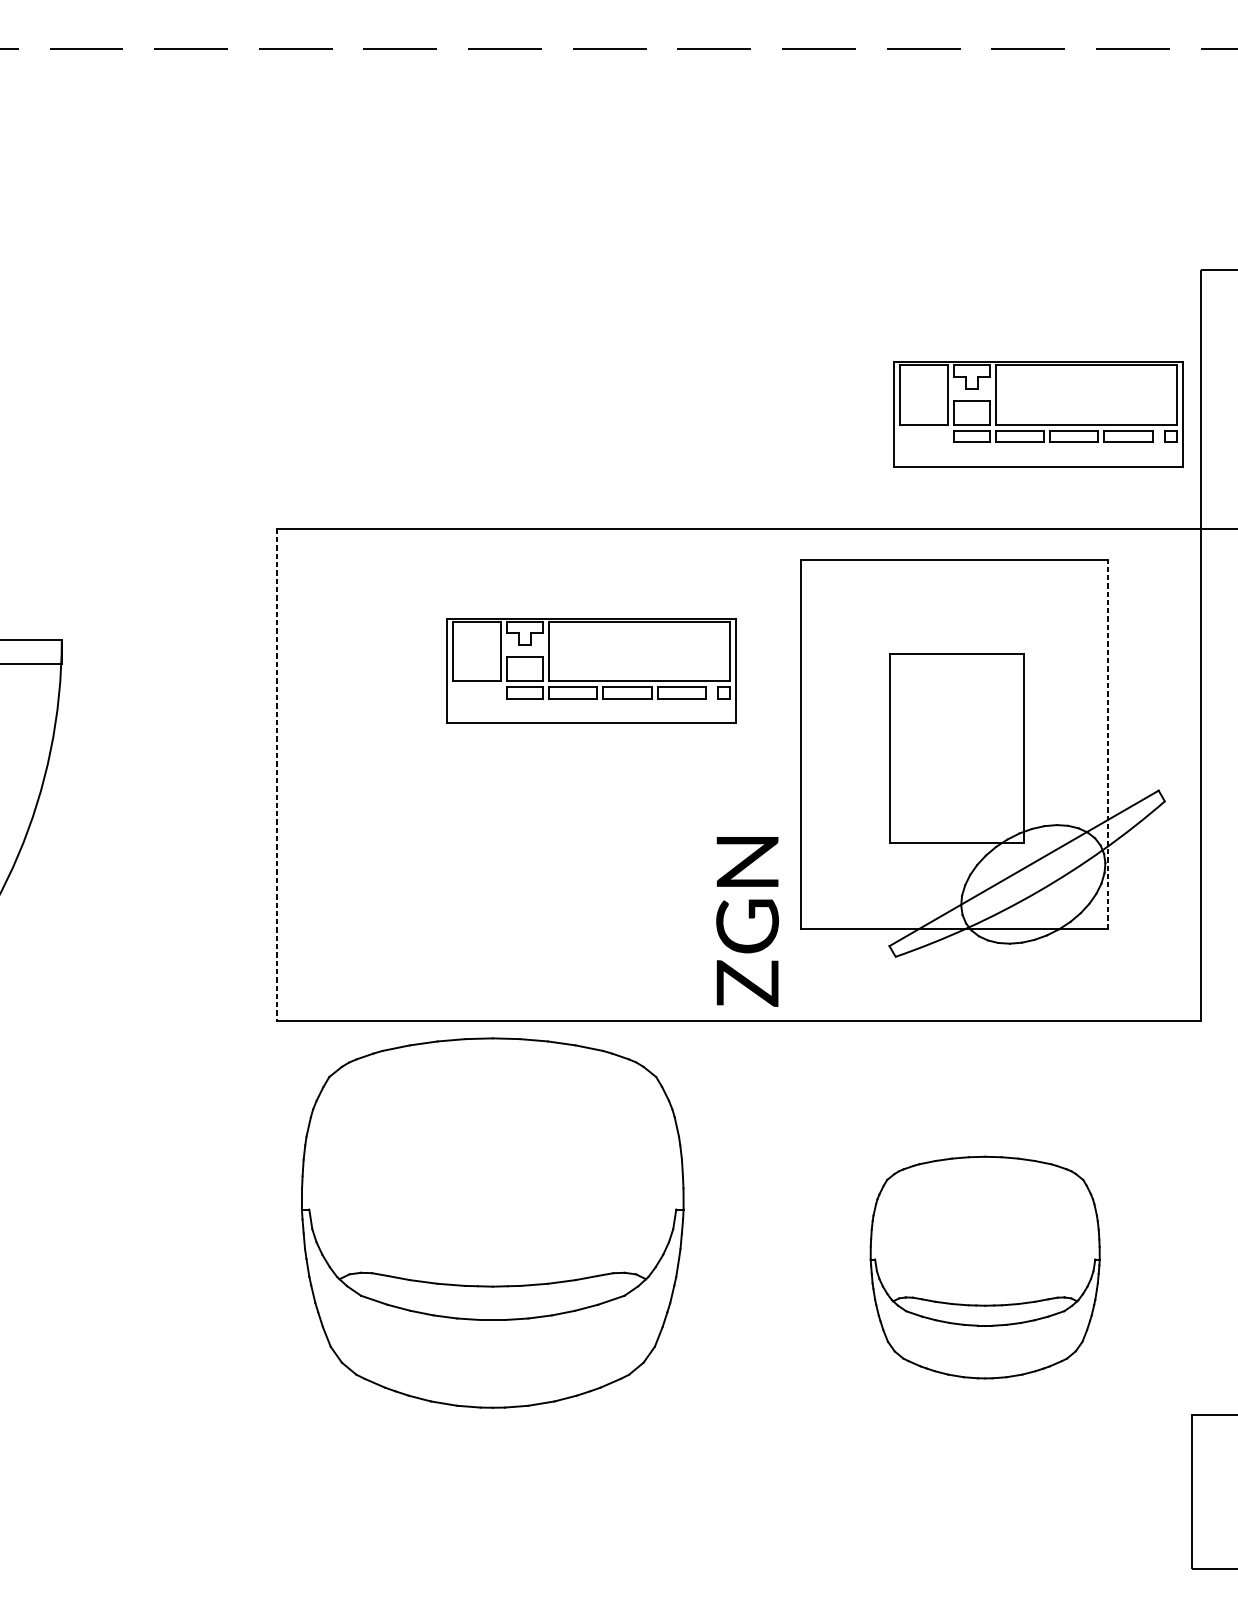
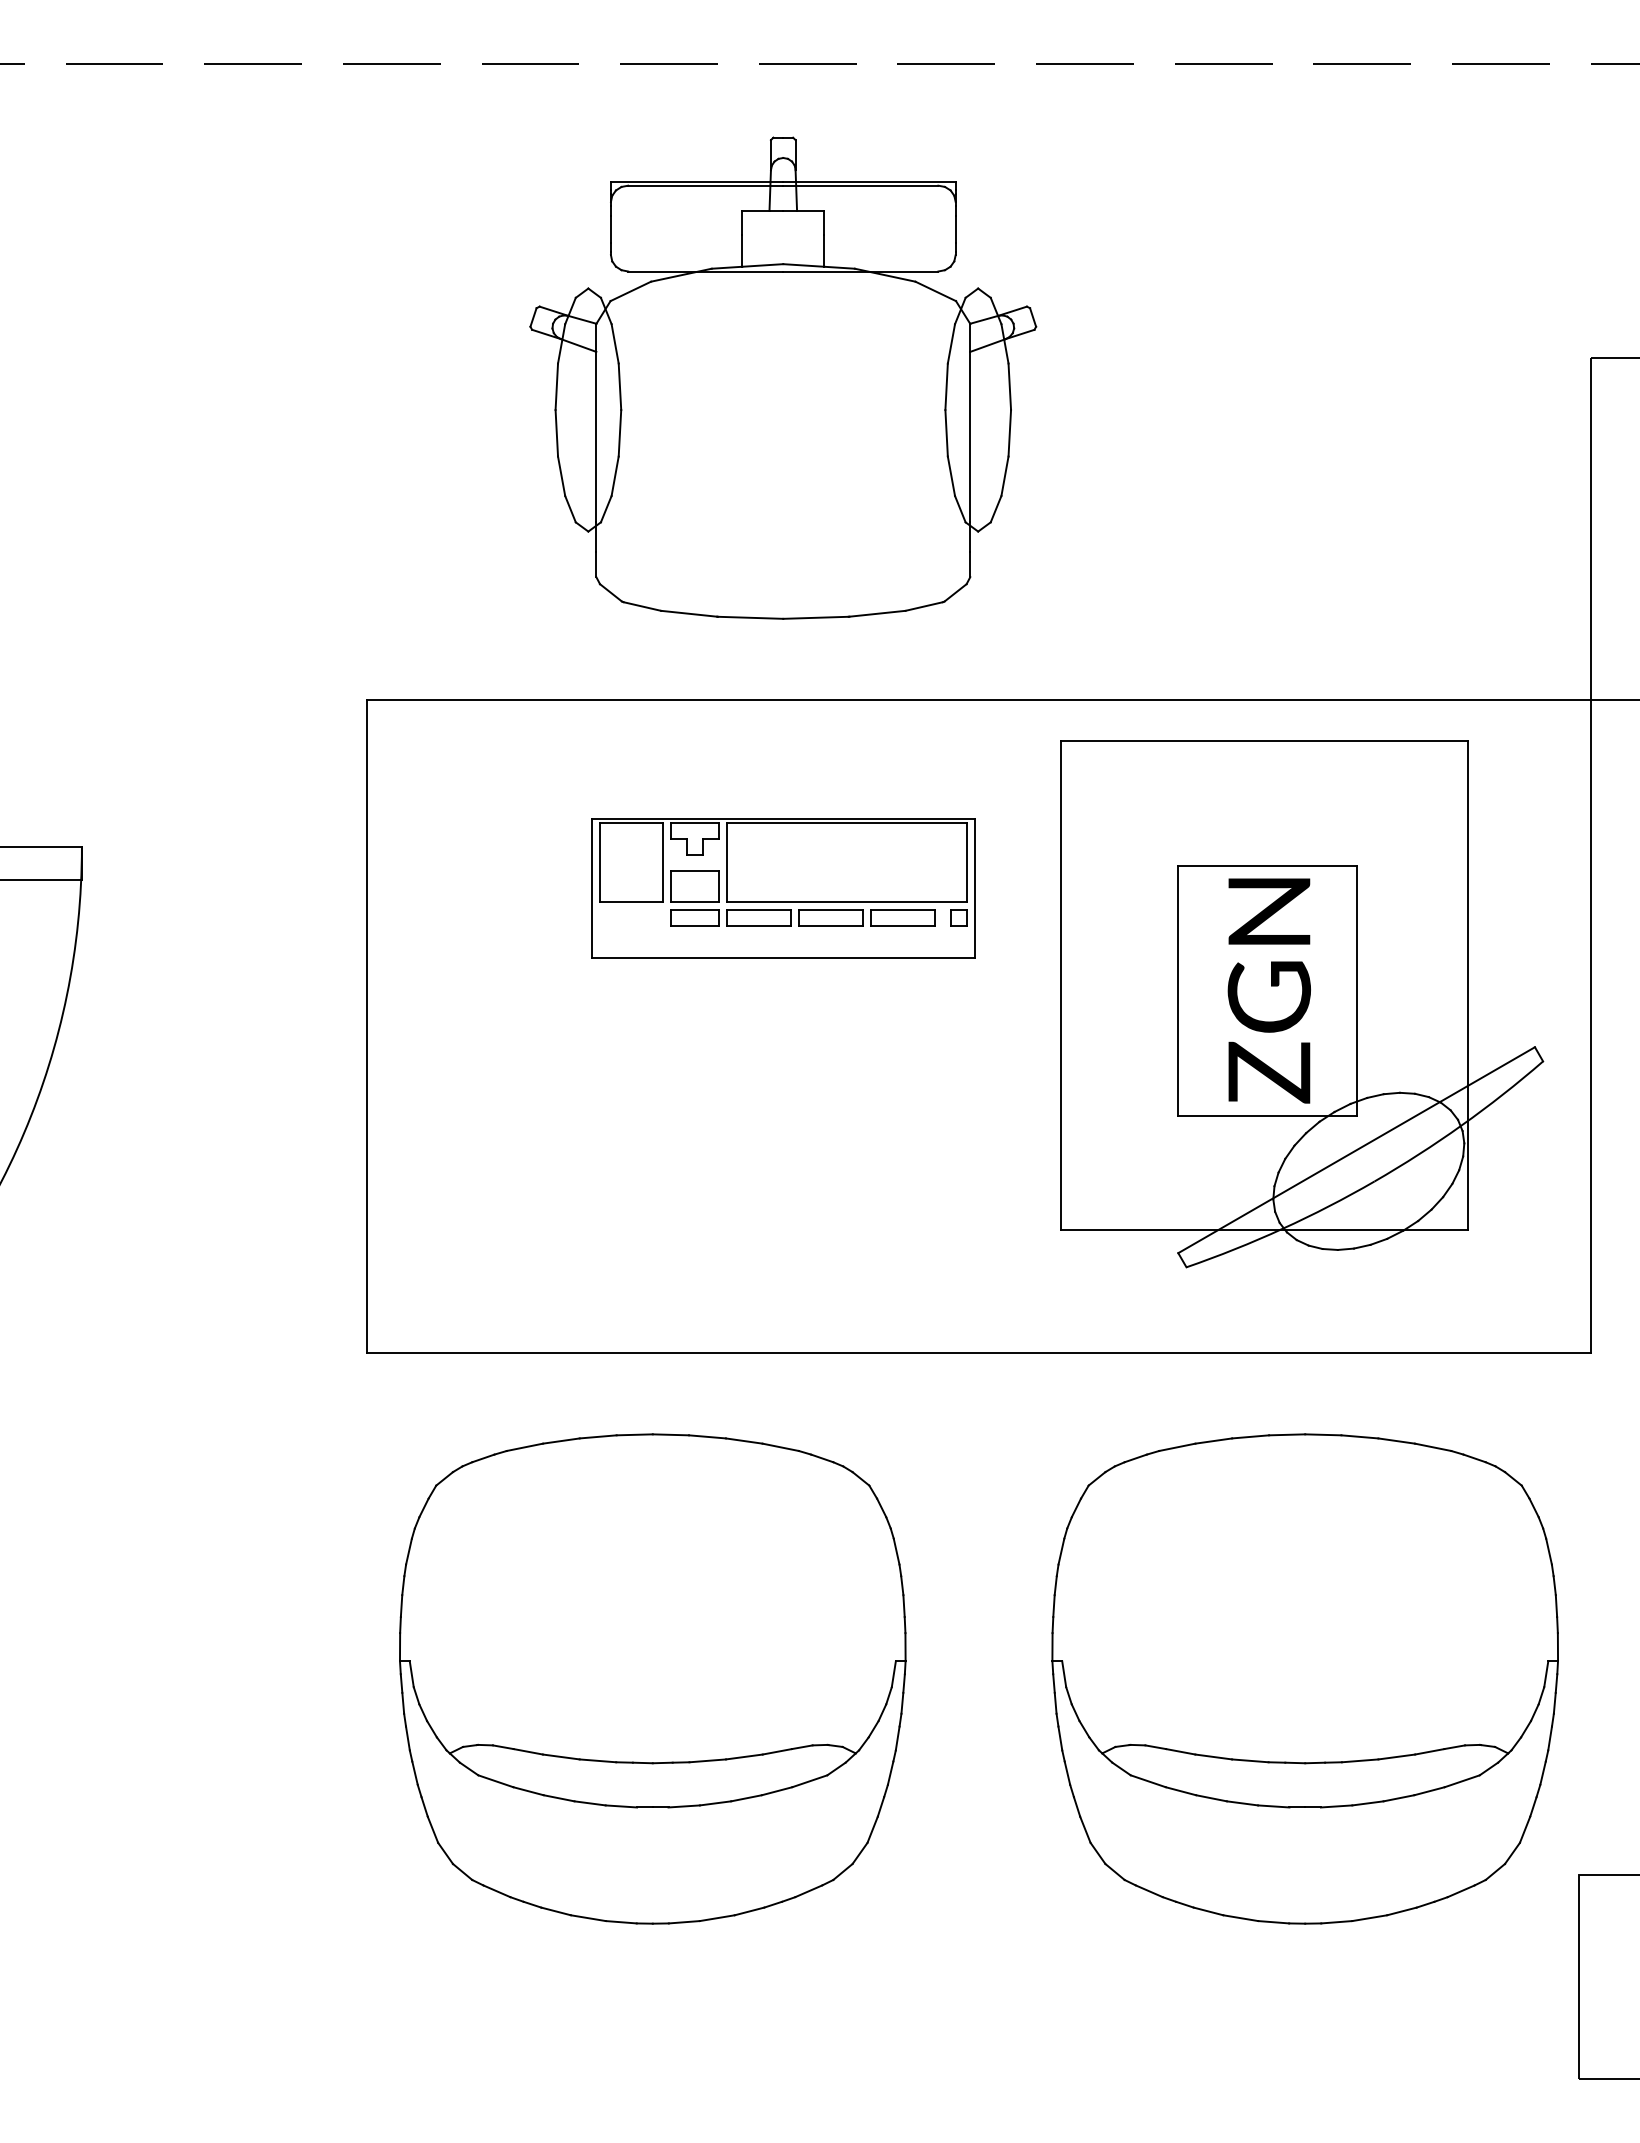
part: (591, 285) -> (783, 377), added
part: (1038, 414) -> (1375, 548), removed
line: (1108, 744) -> (1468, 985), dashed -> solid
line: (277, 775) -> (367, 1027), dashed -> solid
text: (746, 921) -> (1268, 990), moved
part: (492, 1222) -> (652, 1678), moved
part: (984, 1267) -> (1304, 1678), size x1.67

